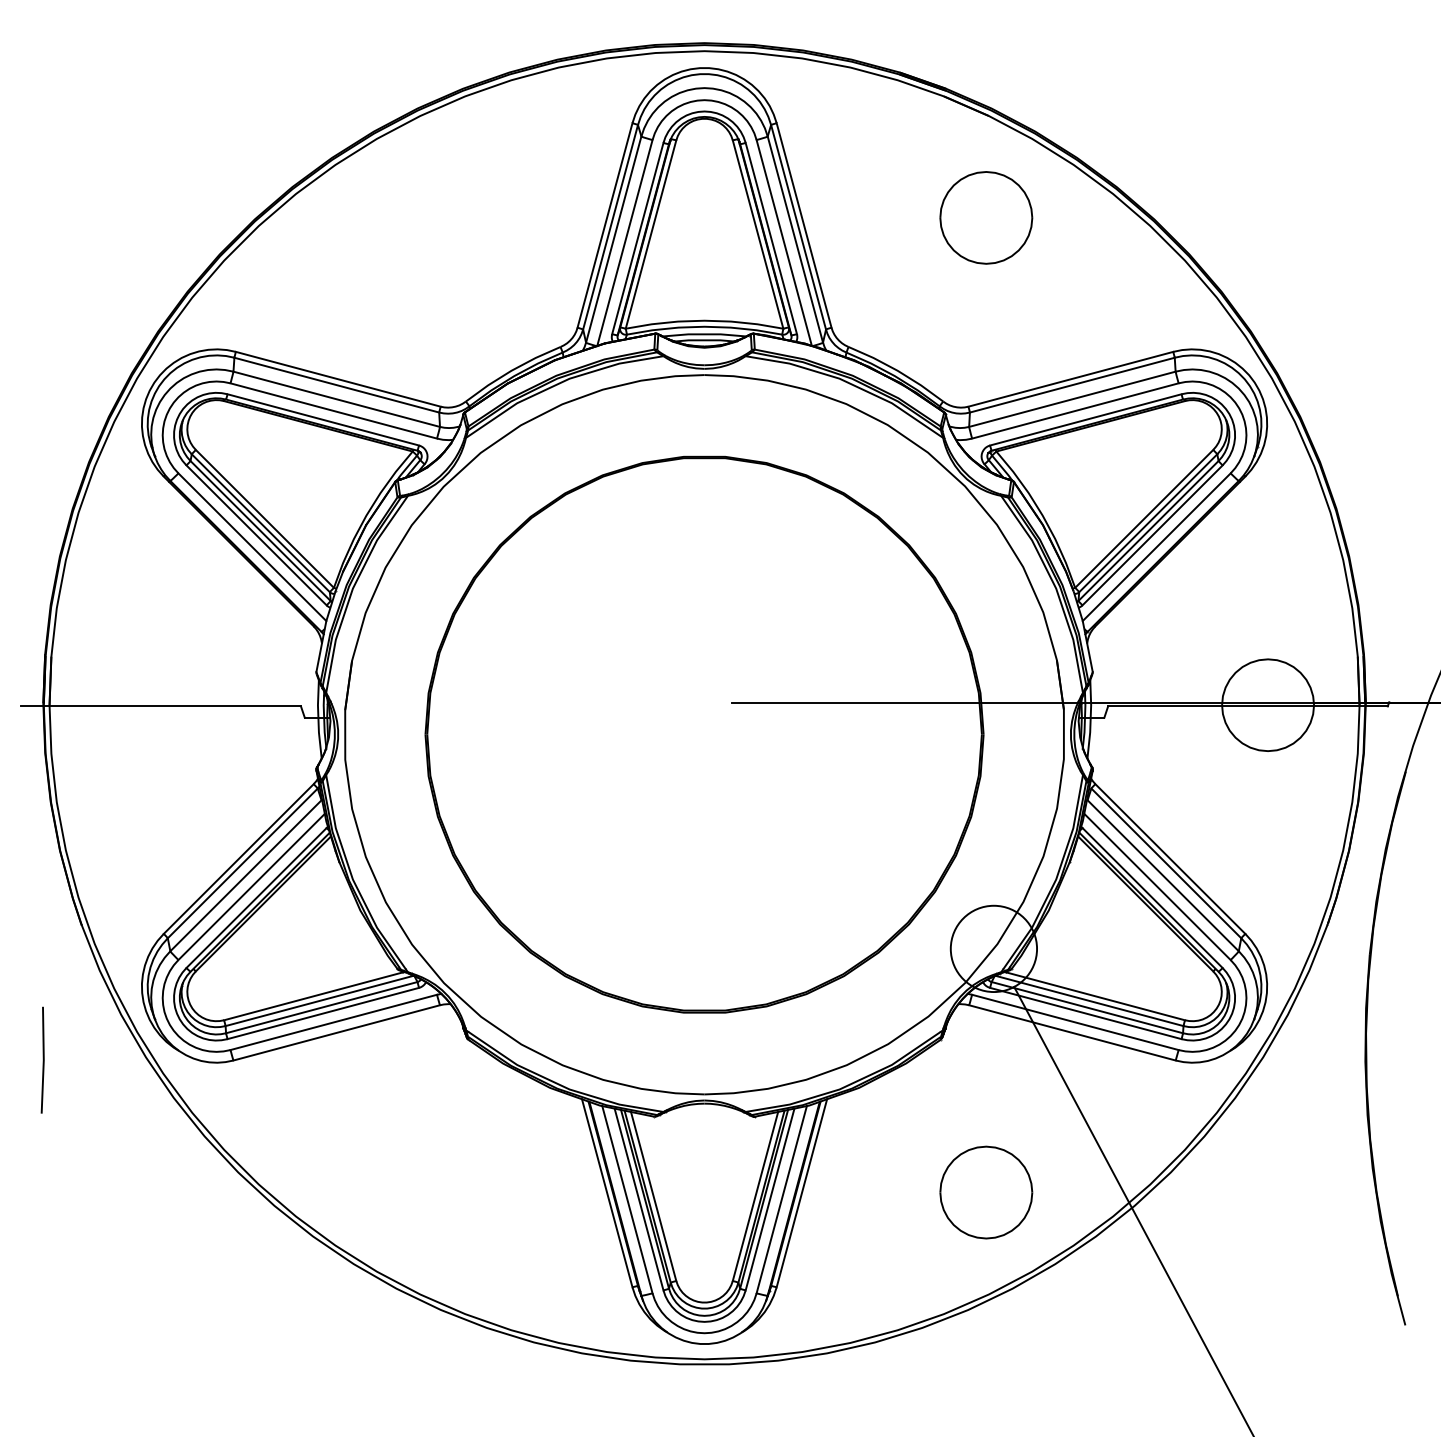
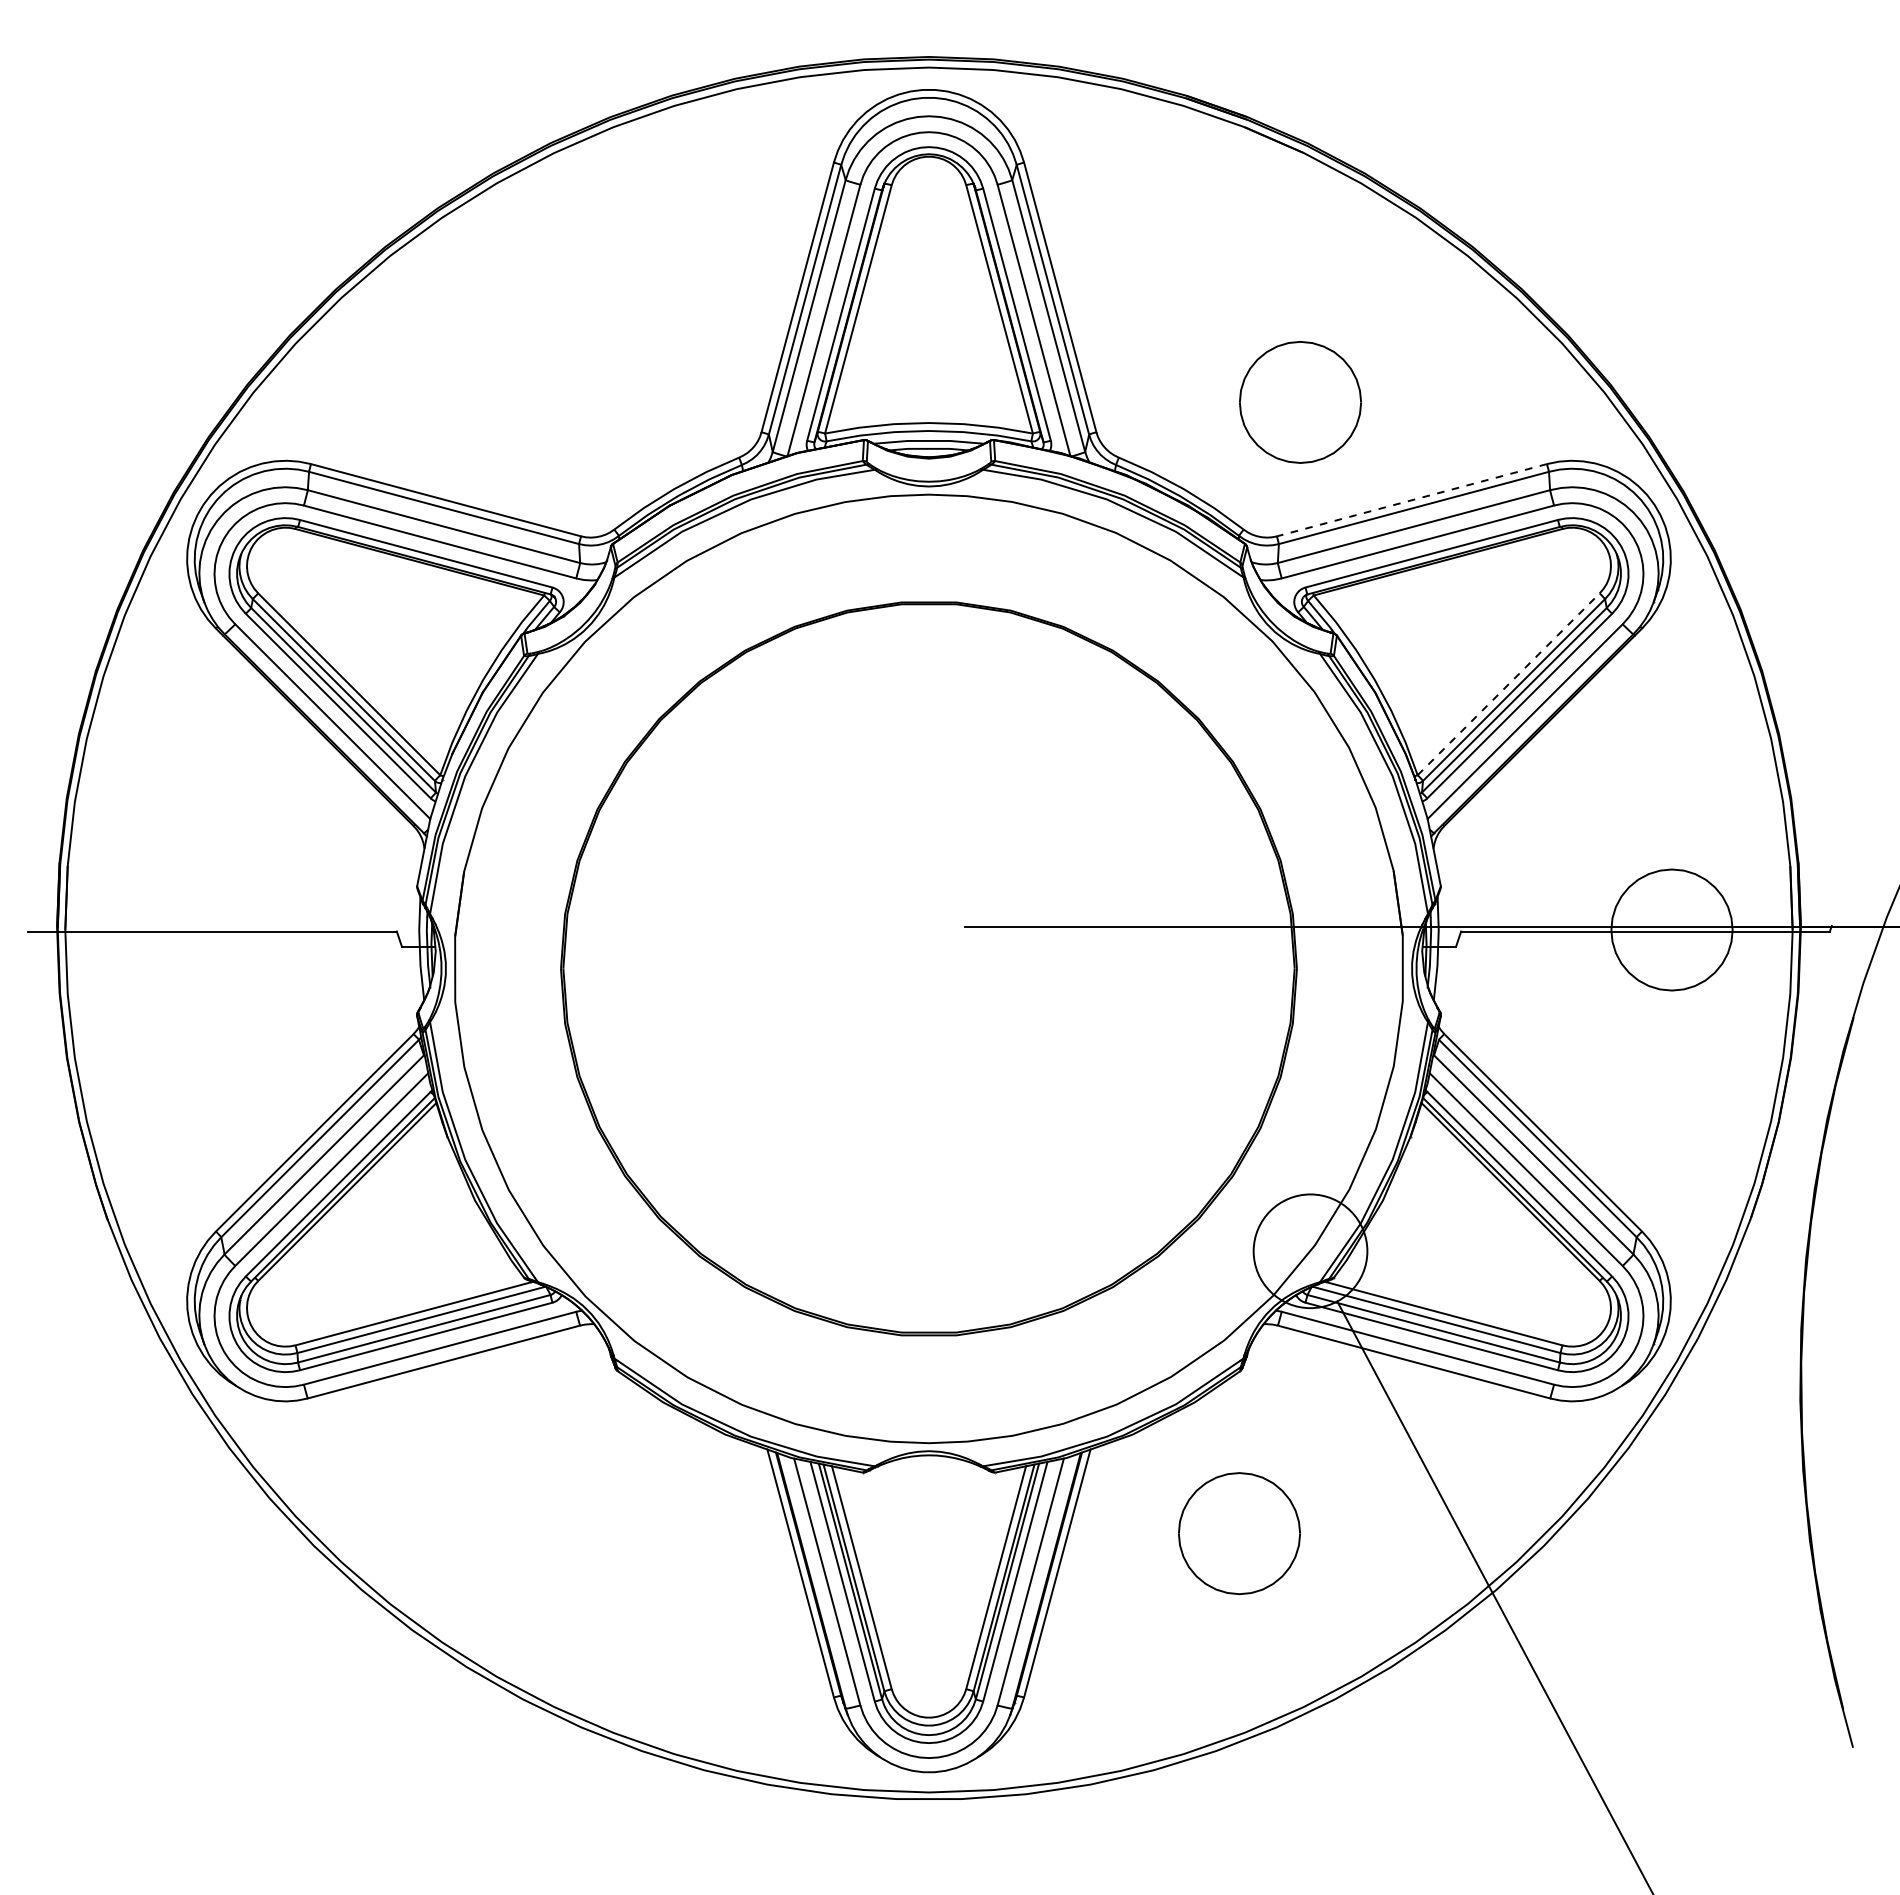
part: (986, 217) -> (1300, 402), moved
line: (1070, 379) -> (1411, 500), solid -> dashed
line: (1144, 519) -> (1508, 684), solid -> dashed
line: (42, 1059) -> (56, 1397), removed
part: (986, 1192) -> (1239, 1533), moved

